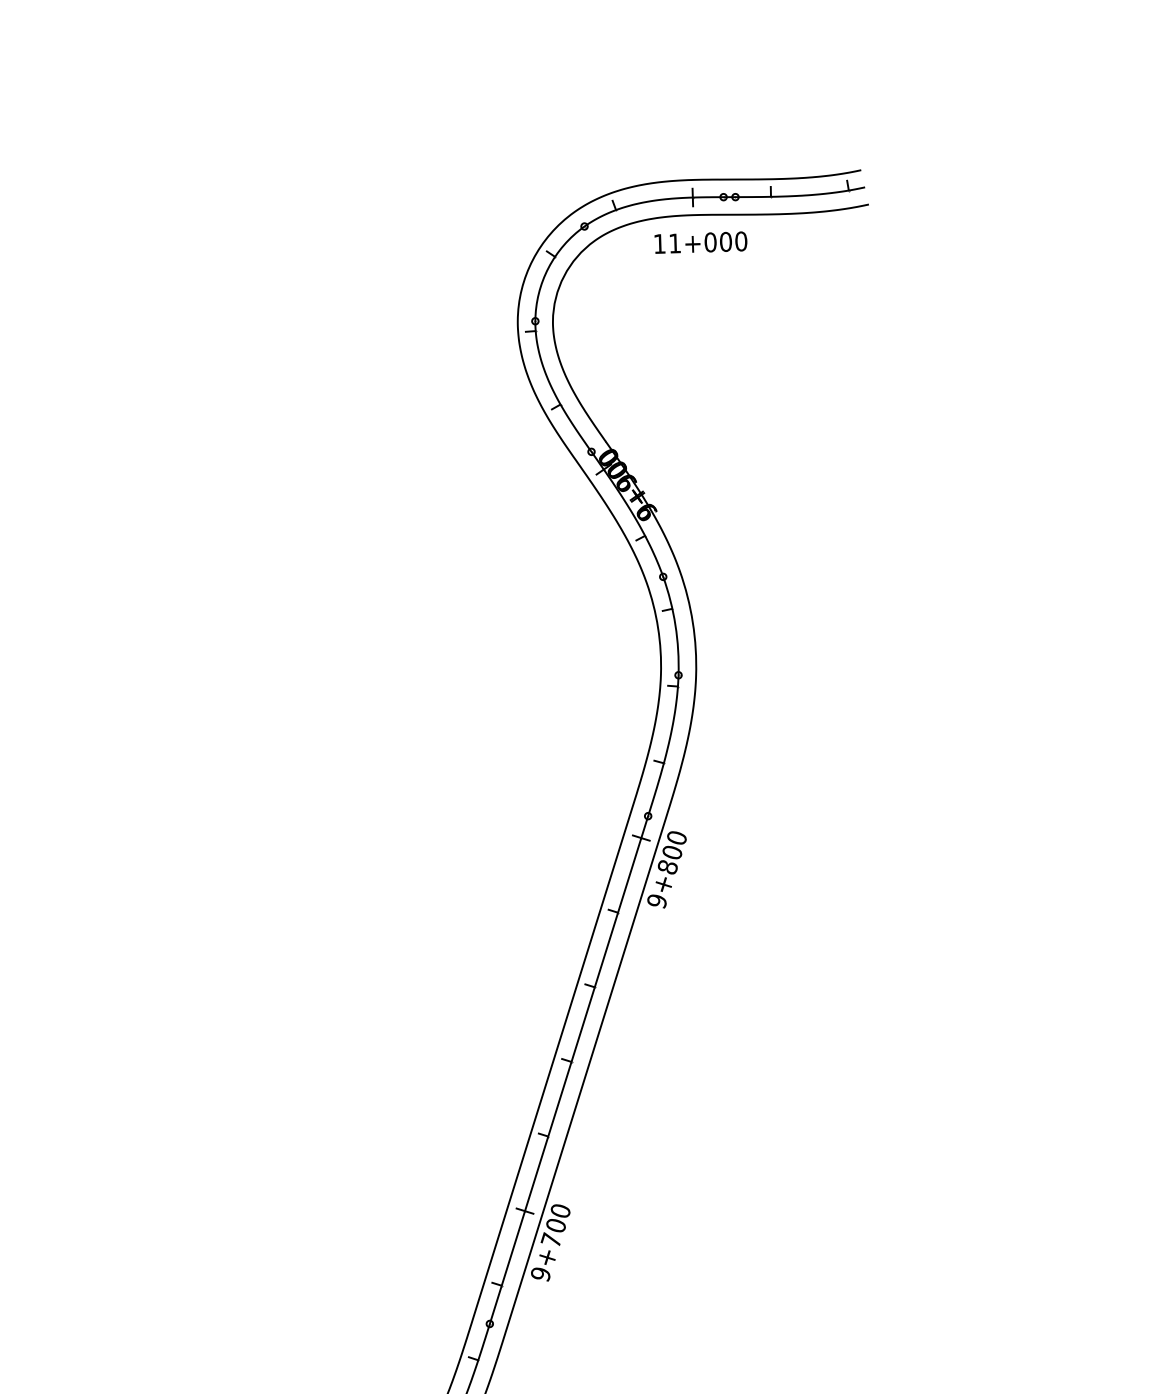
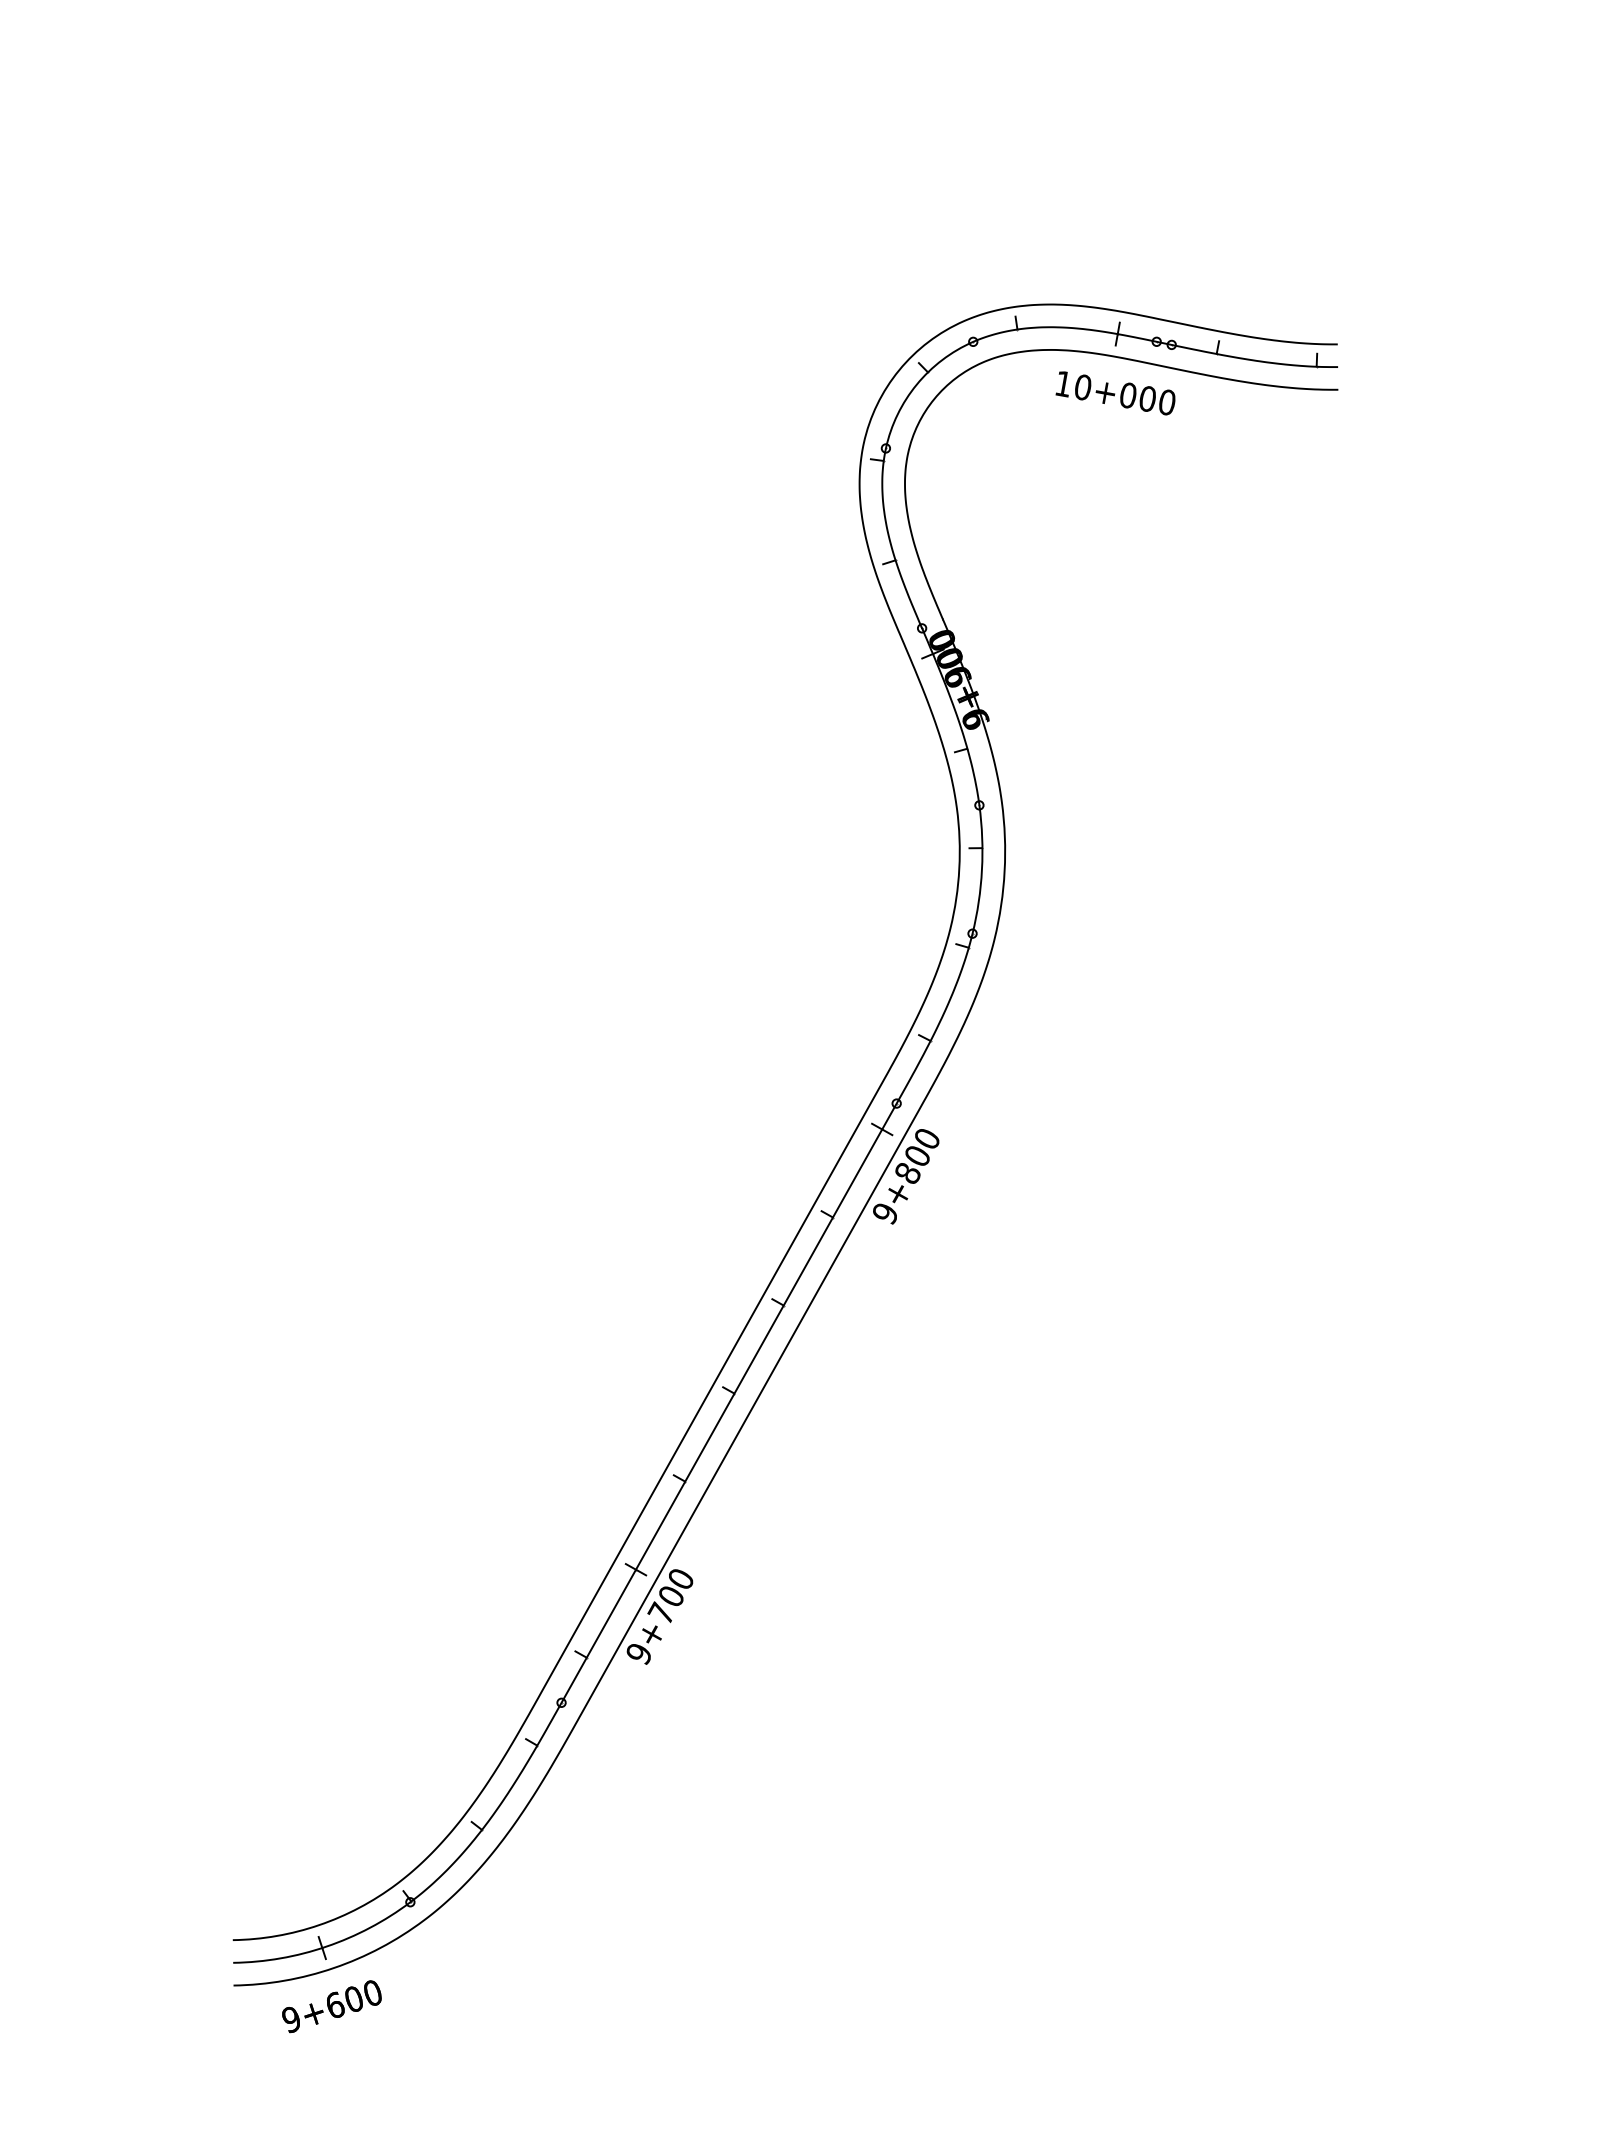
text: (675, 243) -> (1083, 387), 11+000 -> 10+000

